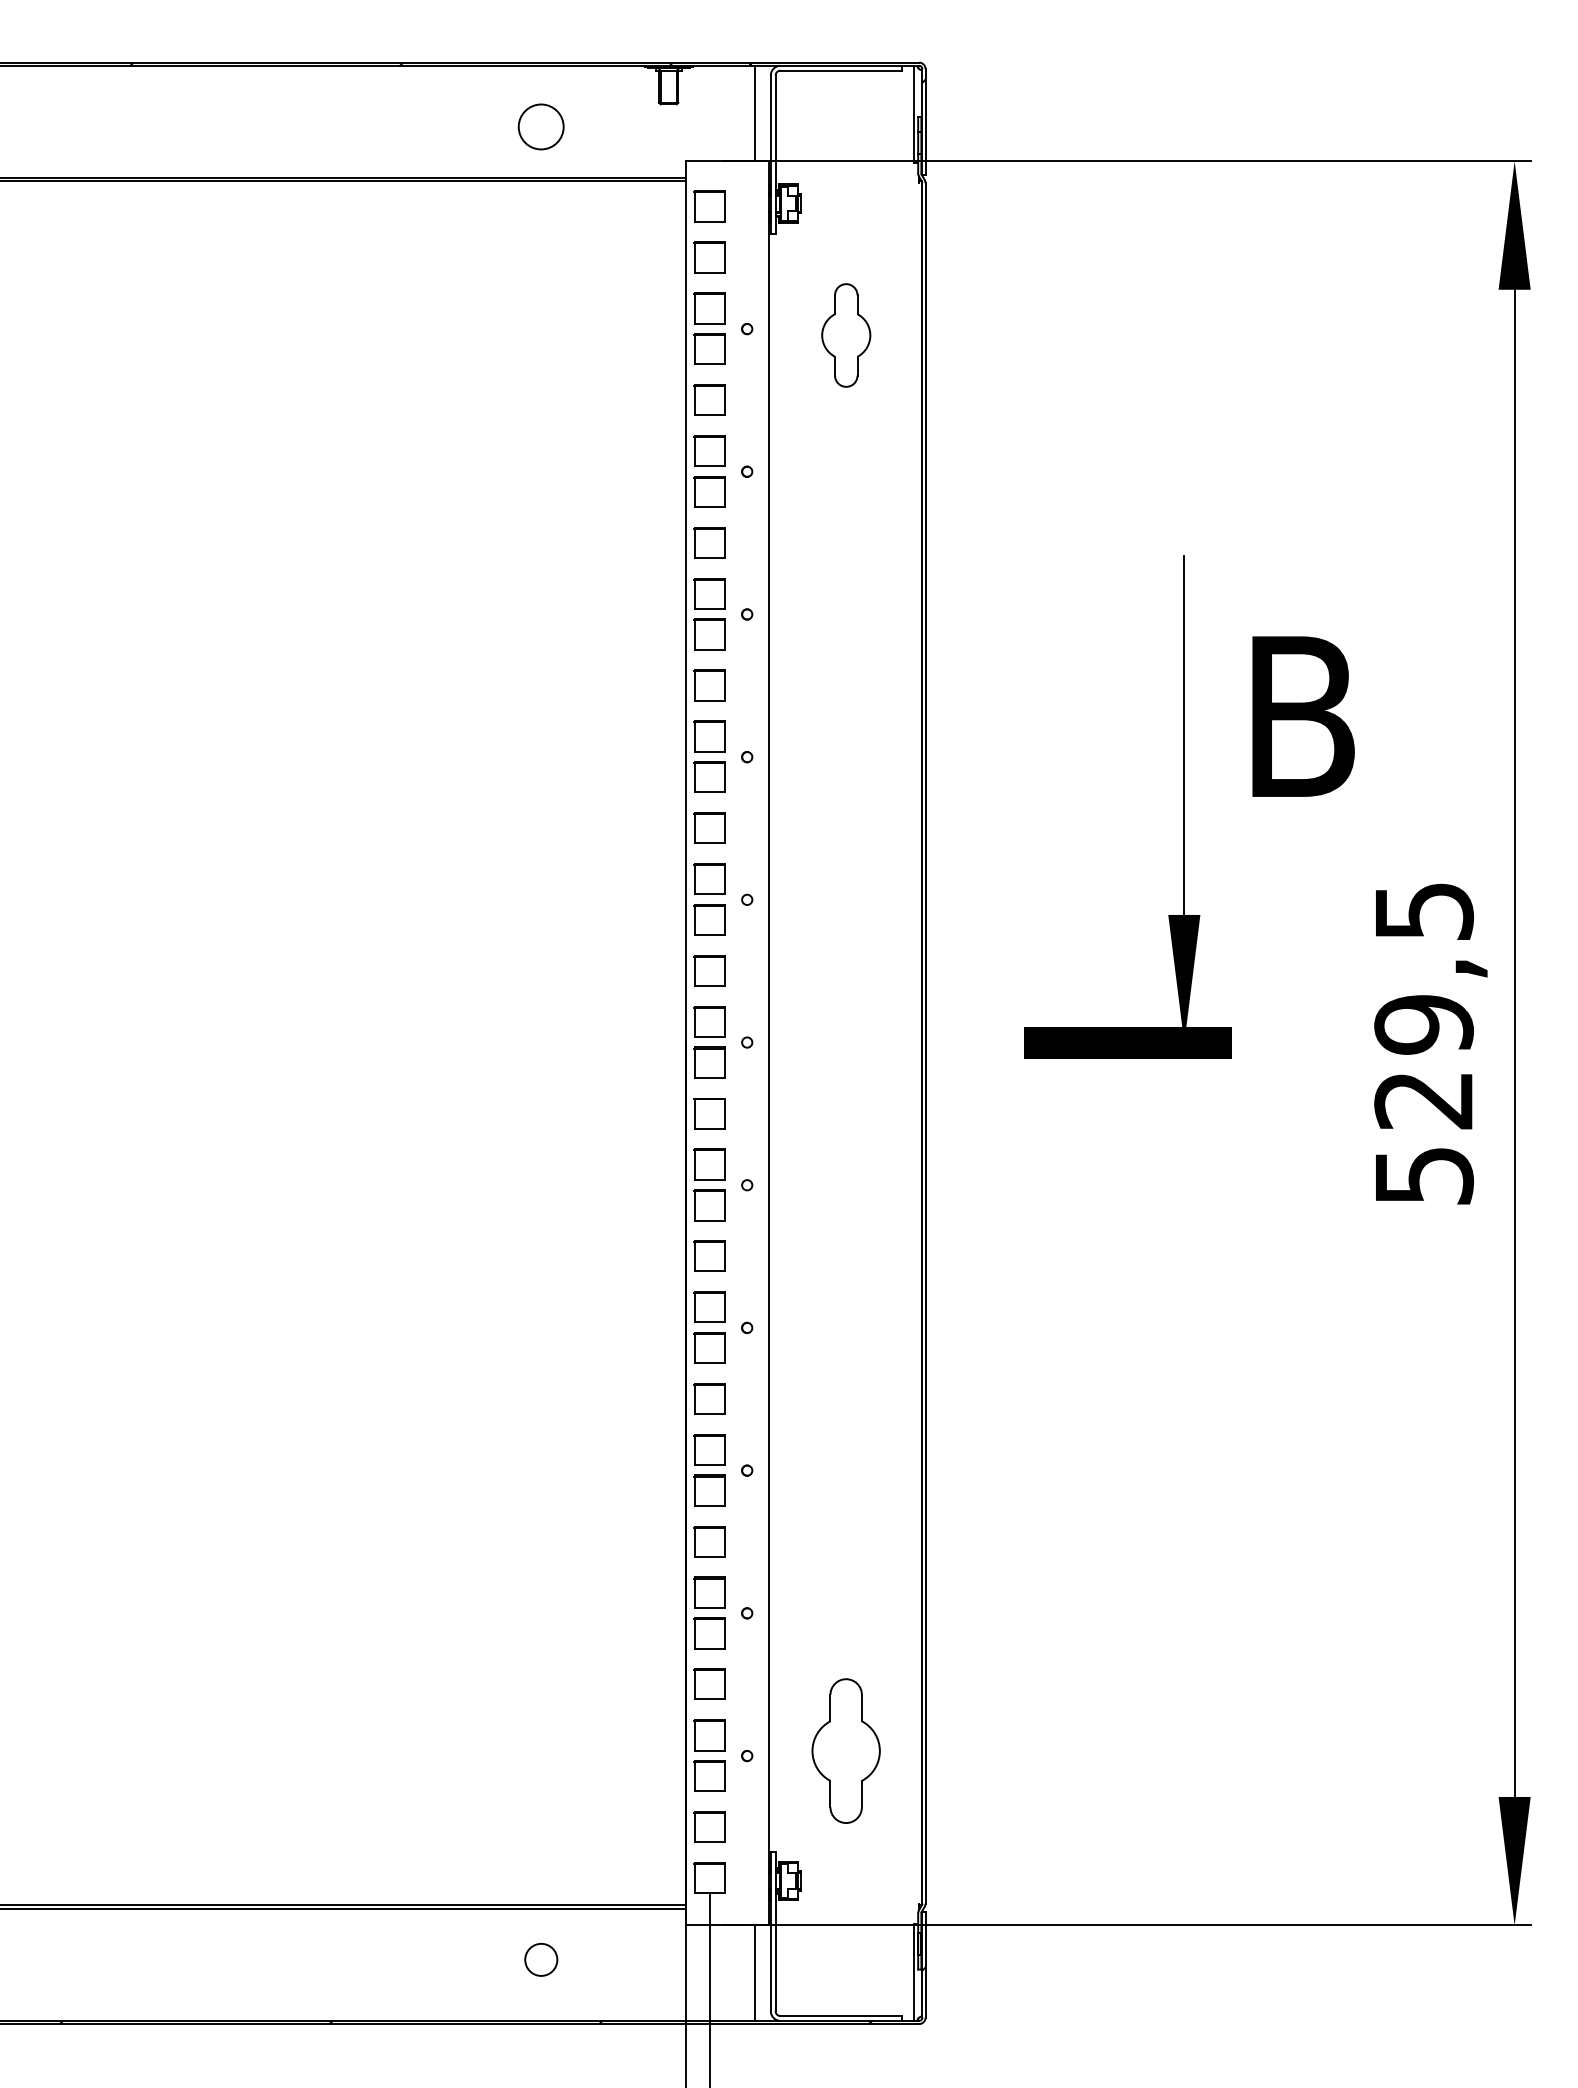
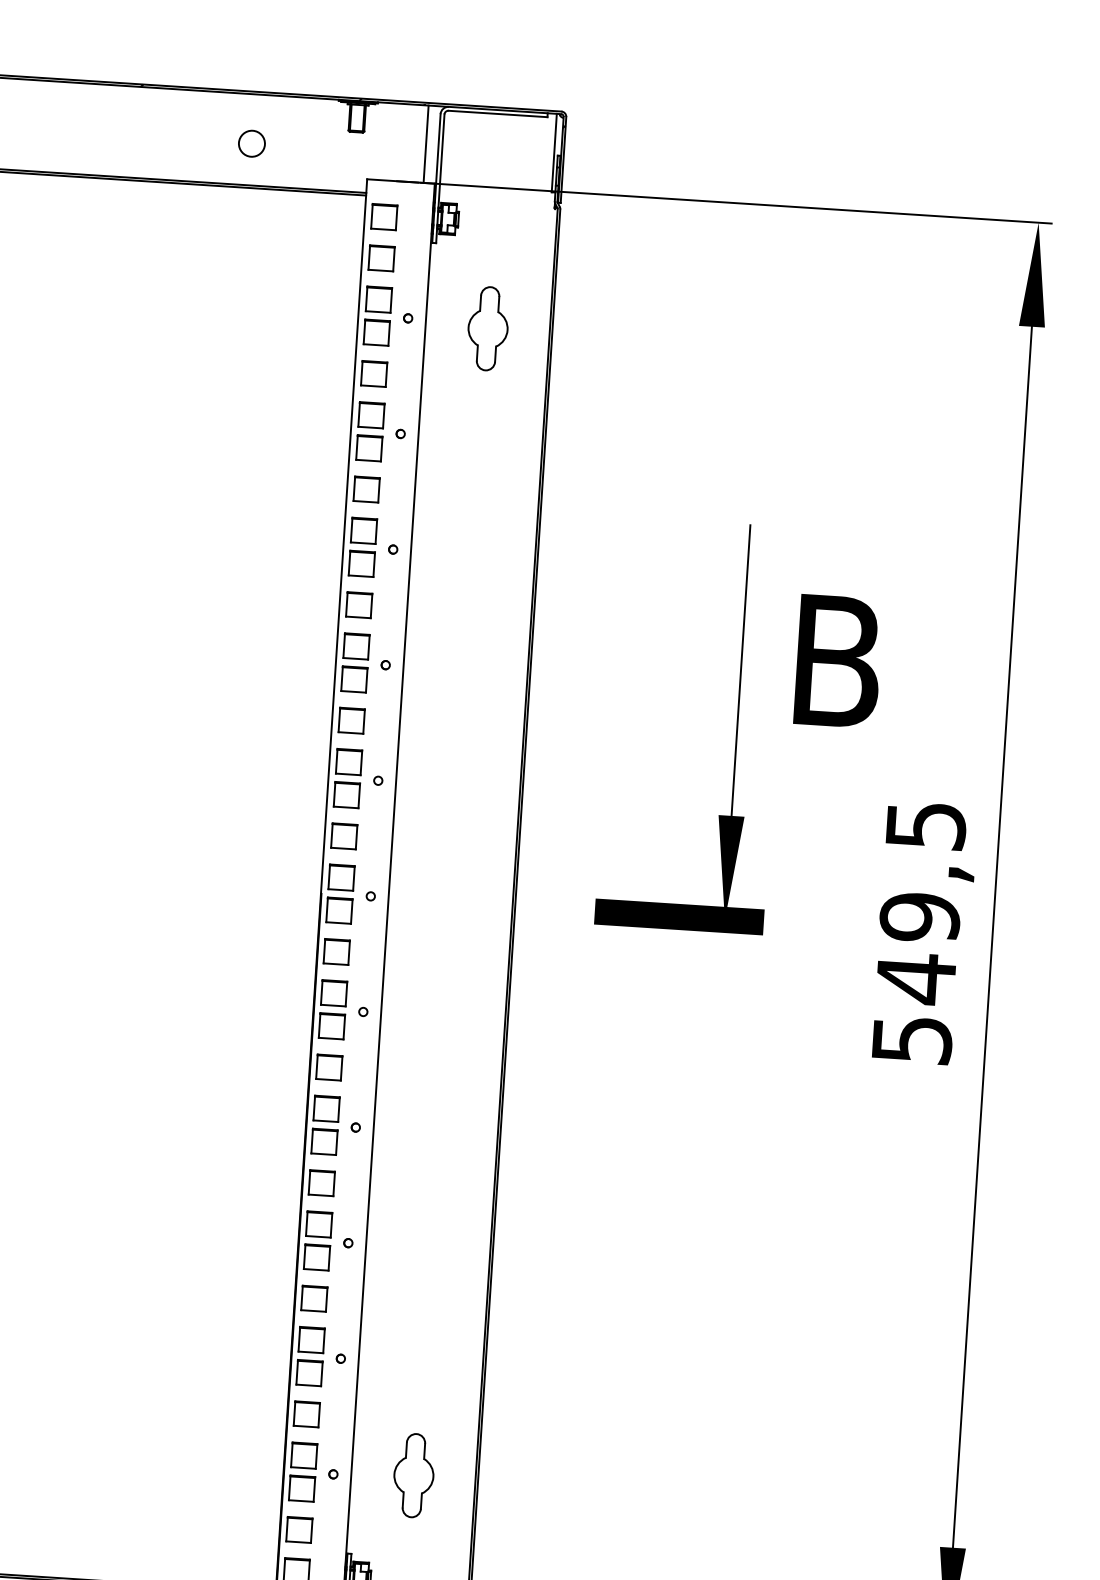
circle: (541, 126) -> (252, 143), size x0.71
text: (1423, 1100) -> (915, 978), 529,5 -> 549,5
part: (846, 1751) -> (414, 1475), size x0.71

